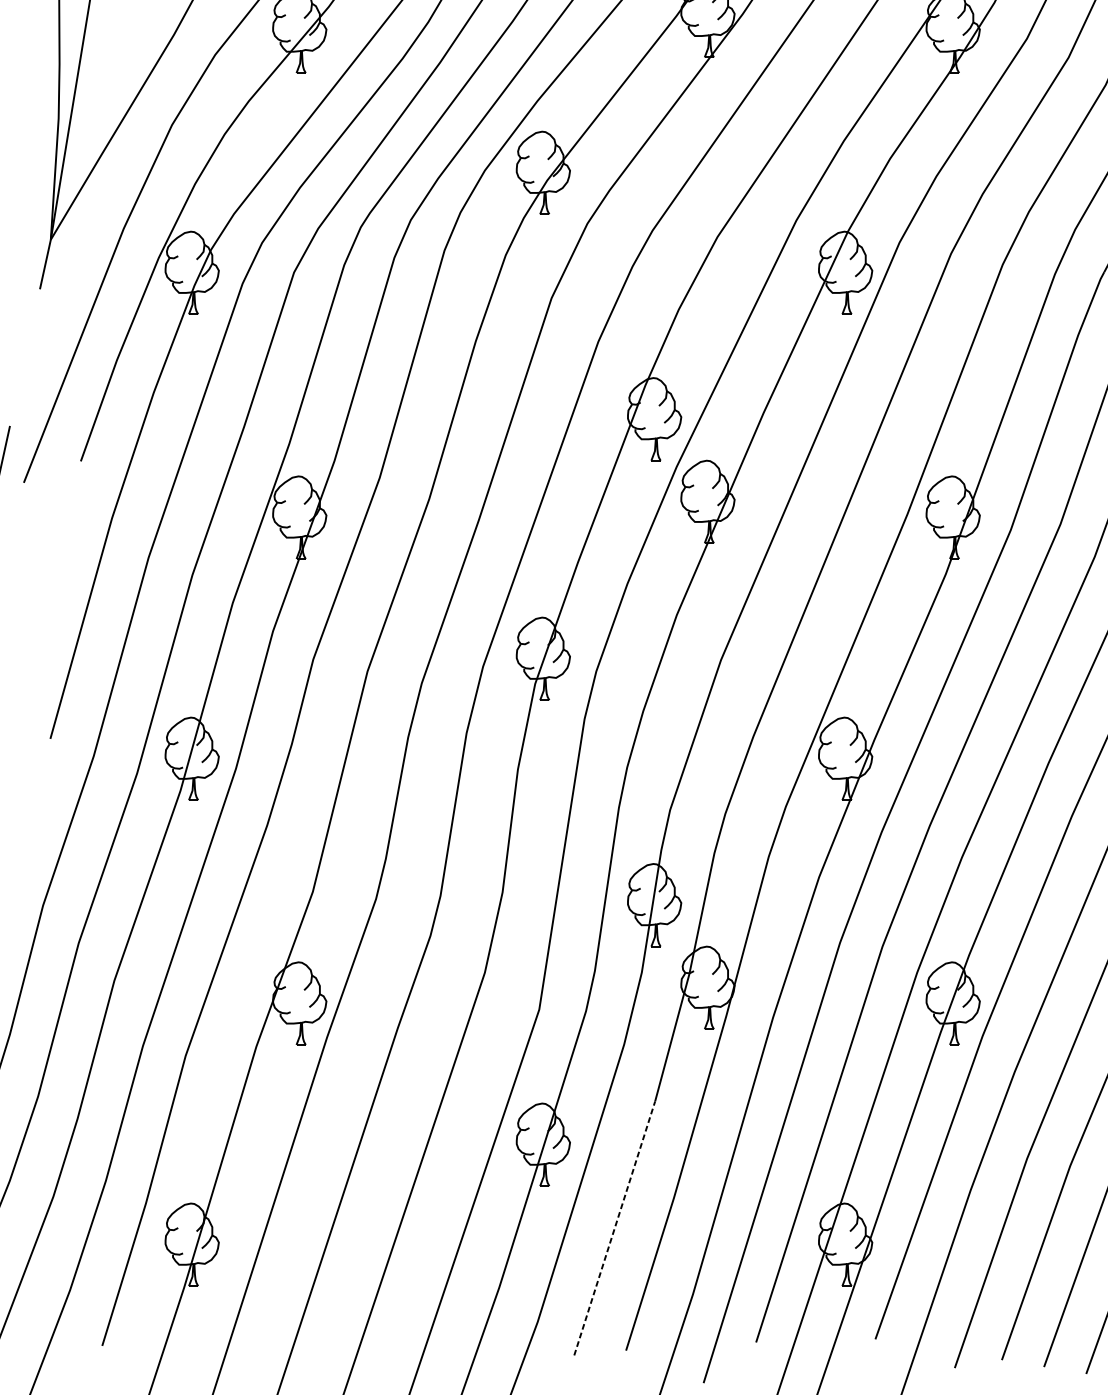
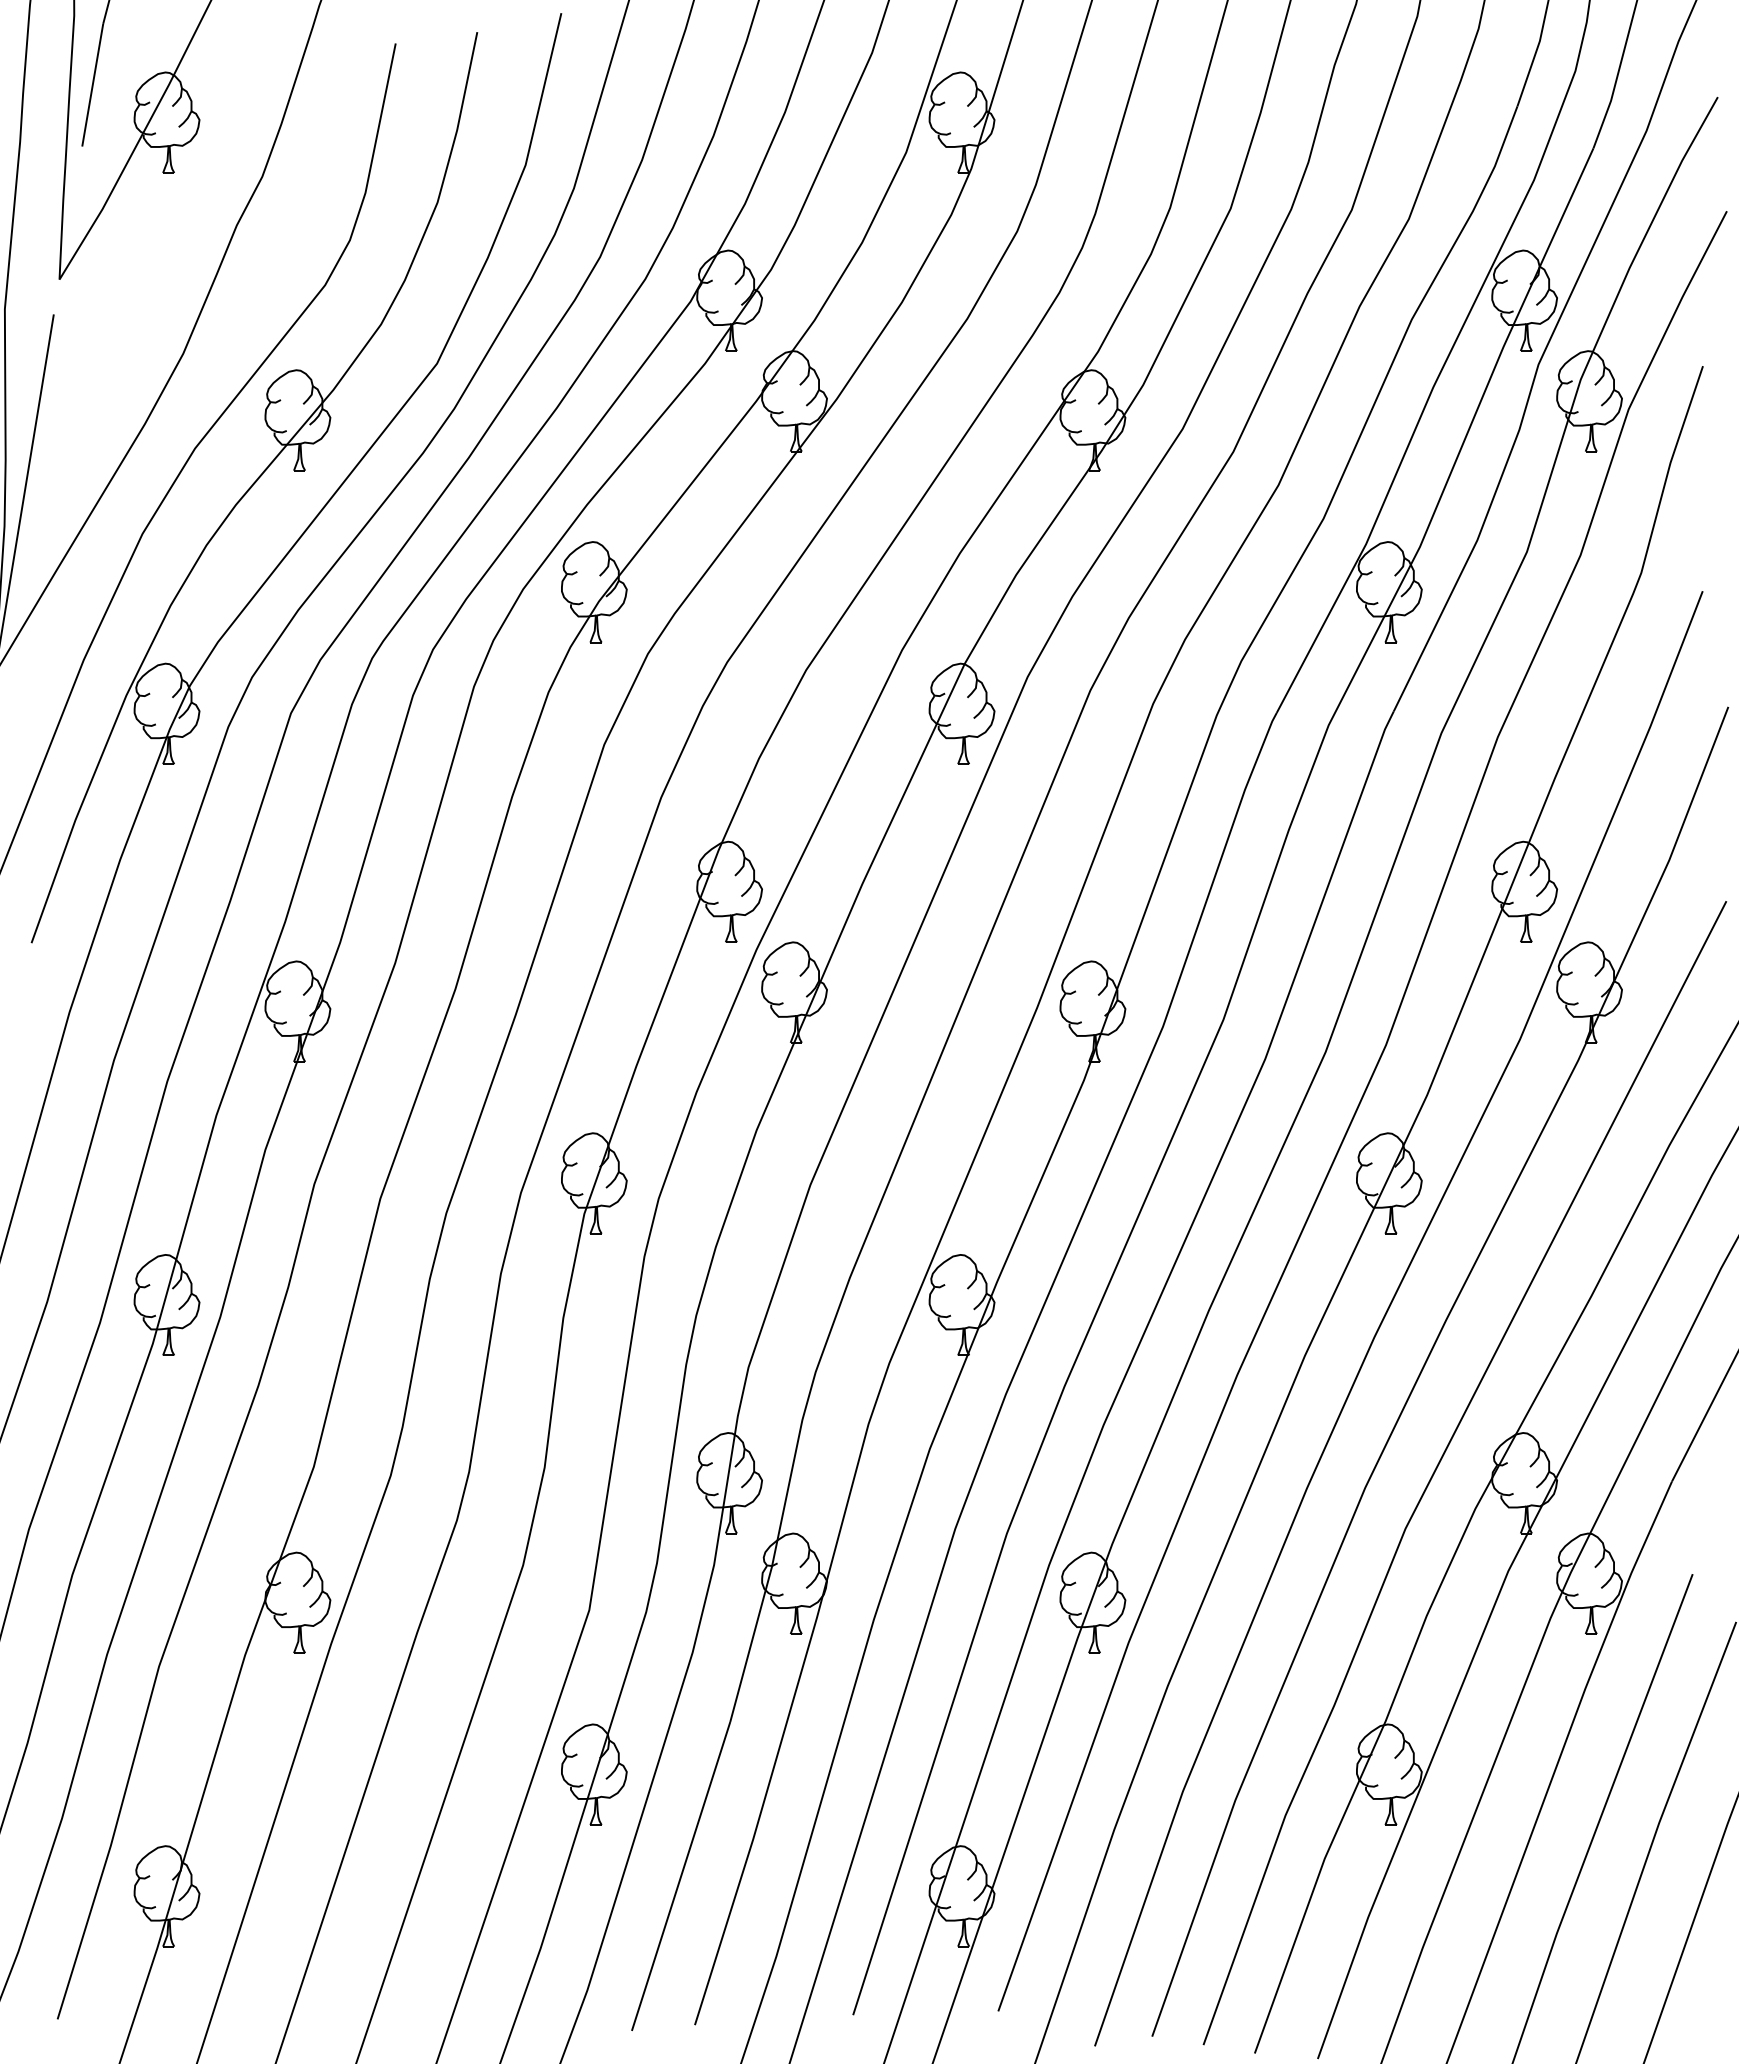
line: (615, 1227) -> (681, 1875), dashed -> solid

